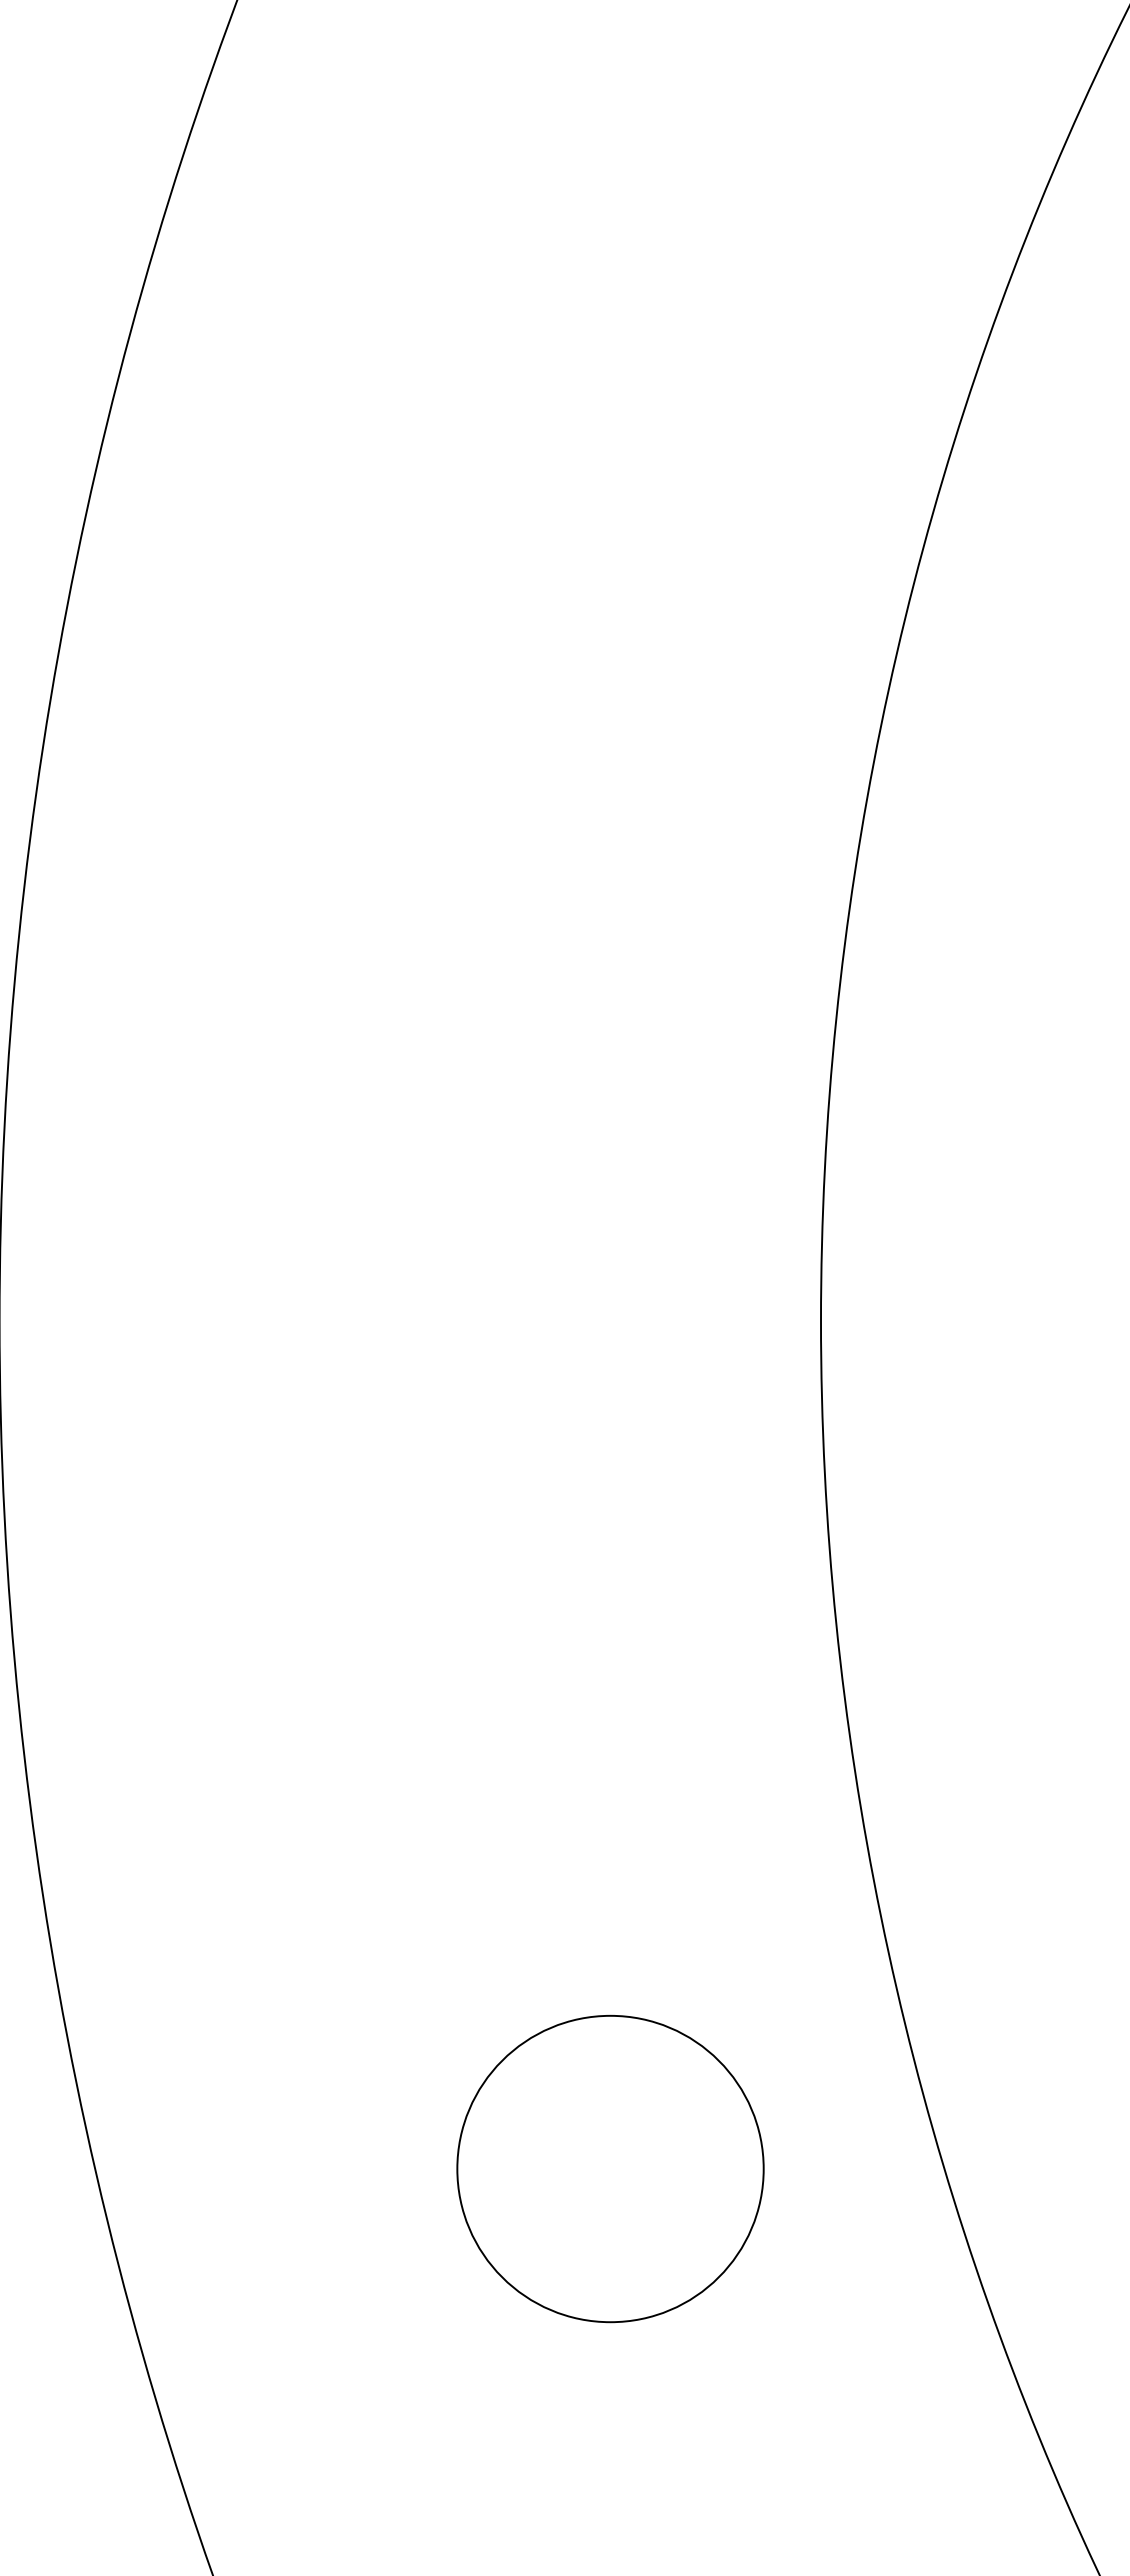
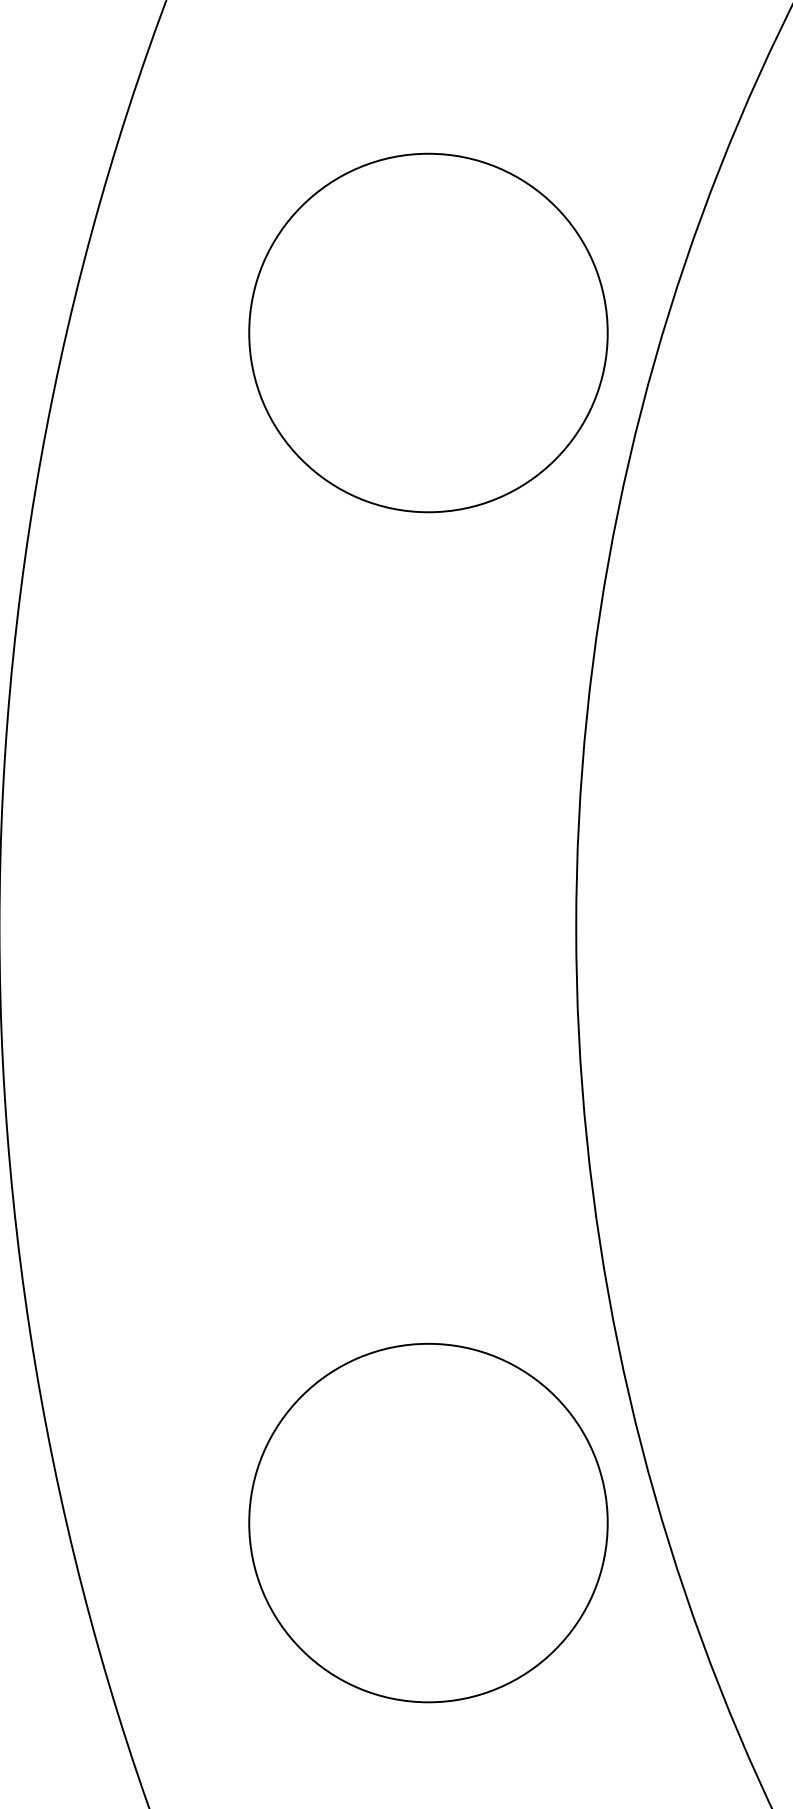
circle: (610, 473) -> (428, 332), added
circle: (610, 2168) -> (428, 1522), size x1.67

